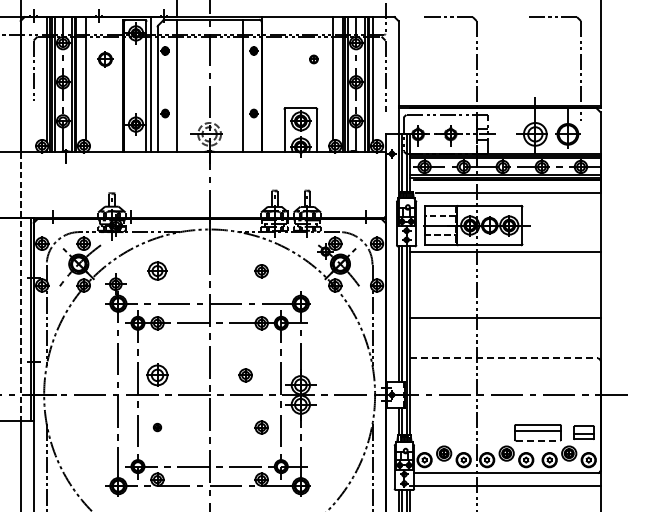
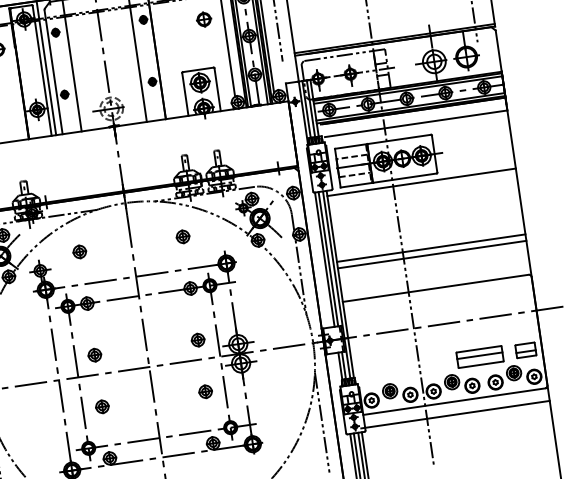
part: (313, 59) -> (203, 19), size x1.67
part: (157, 271) -> (79, 252), size x0.71
line: (505, 324) -> (432, 254), added
line: (504, 358) -> (436, 288), dashed -> solid
part: (157, 375) -> (94, 355), size x0.62
part: (245, 375) -> (197, 340), moved
part: (157, 427) -> (102, 406), size x1.67
line: (538, 440) -> (481, 364), dashed -> solid

